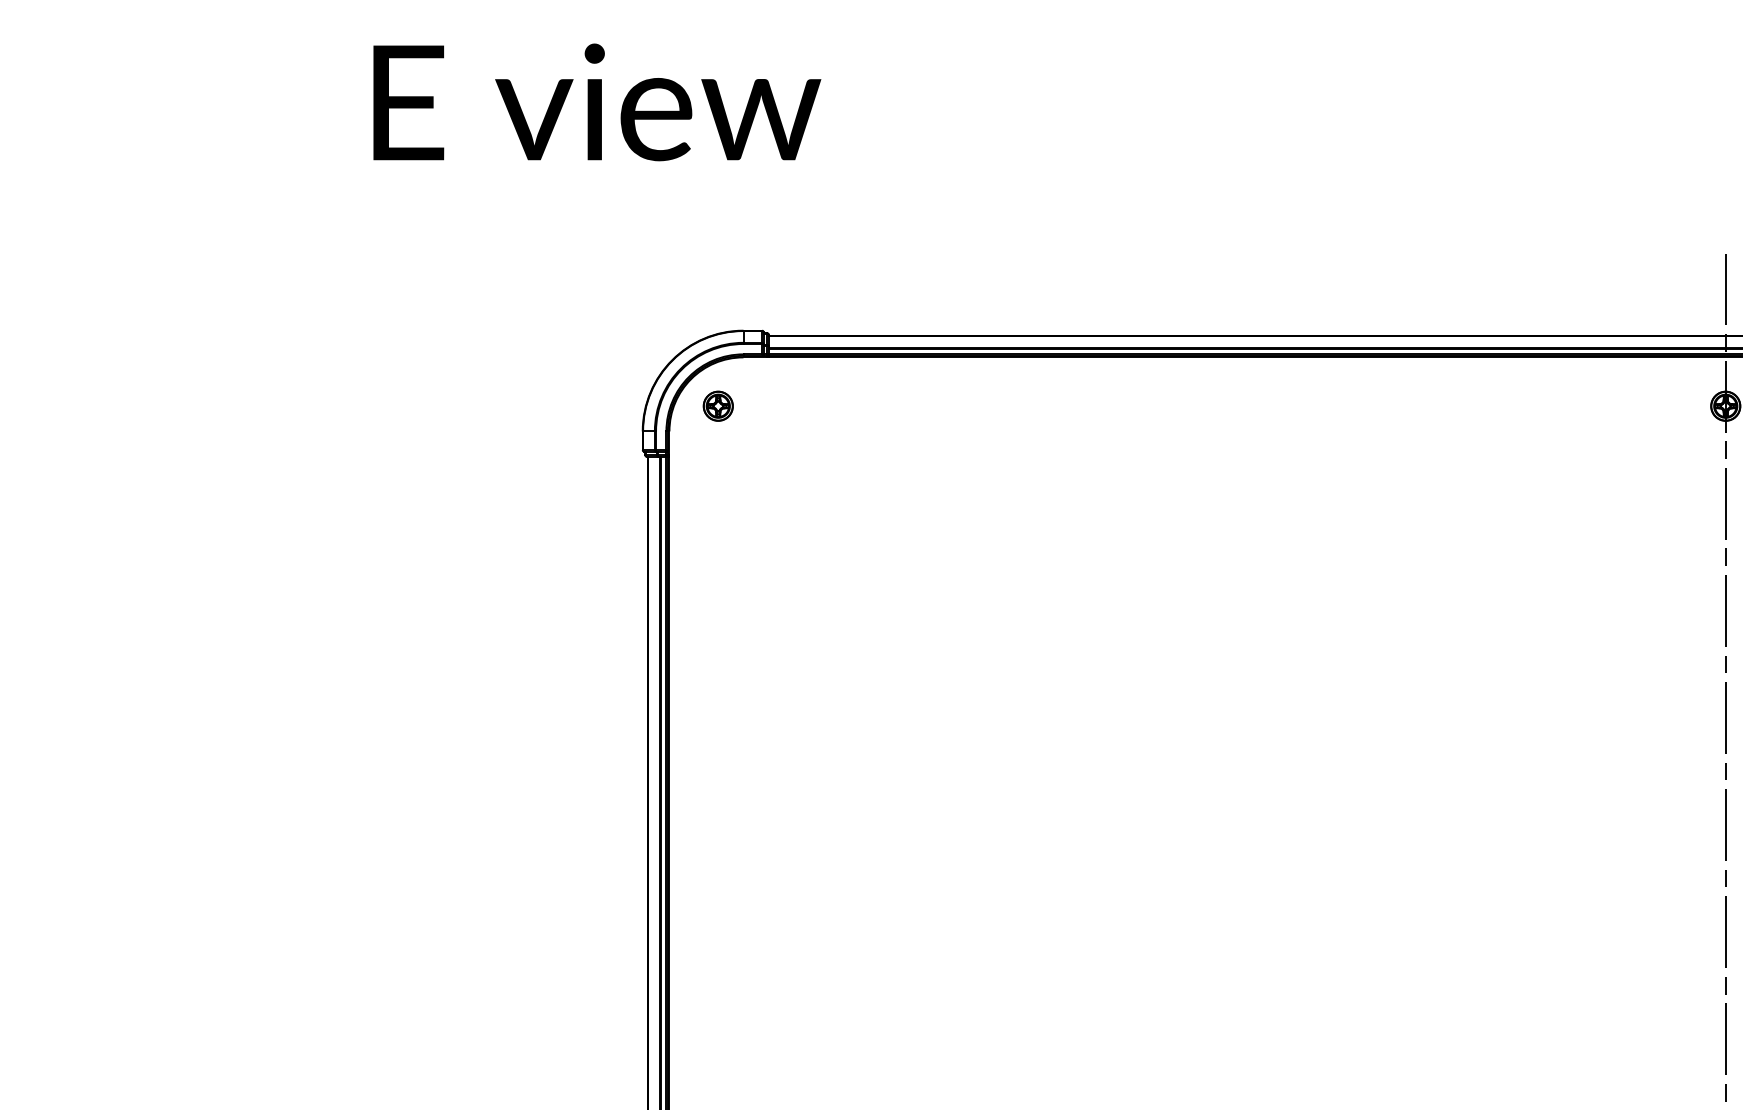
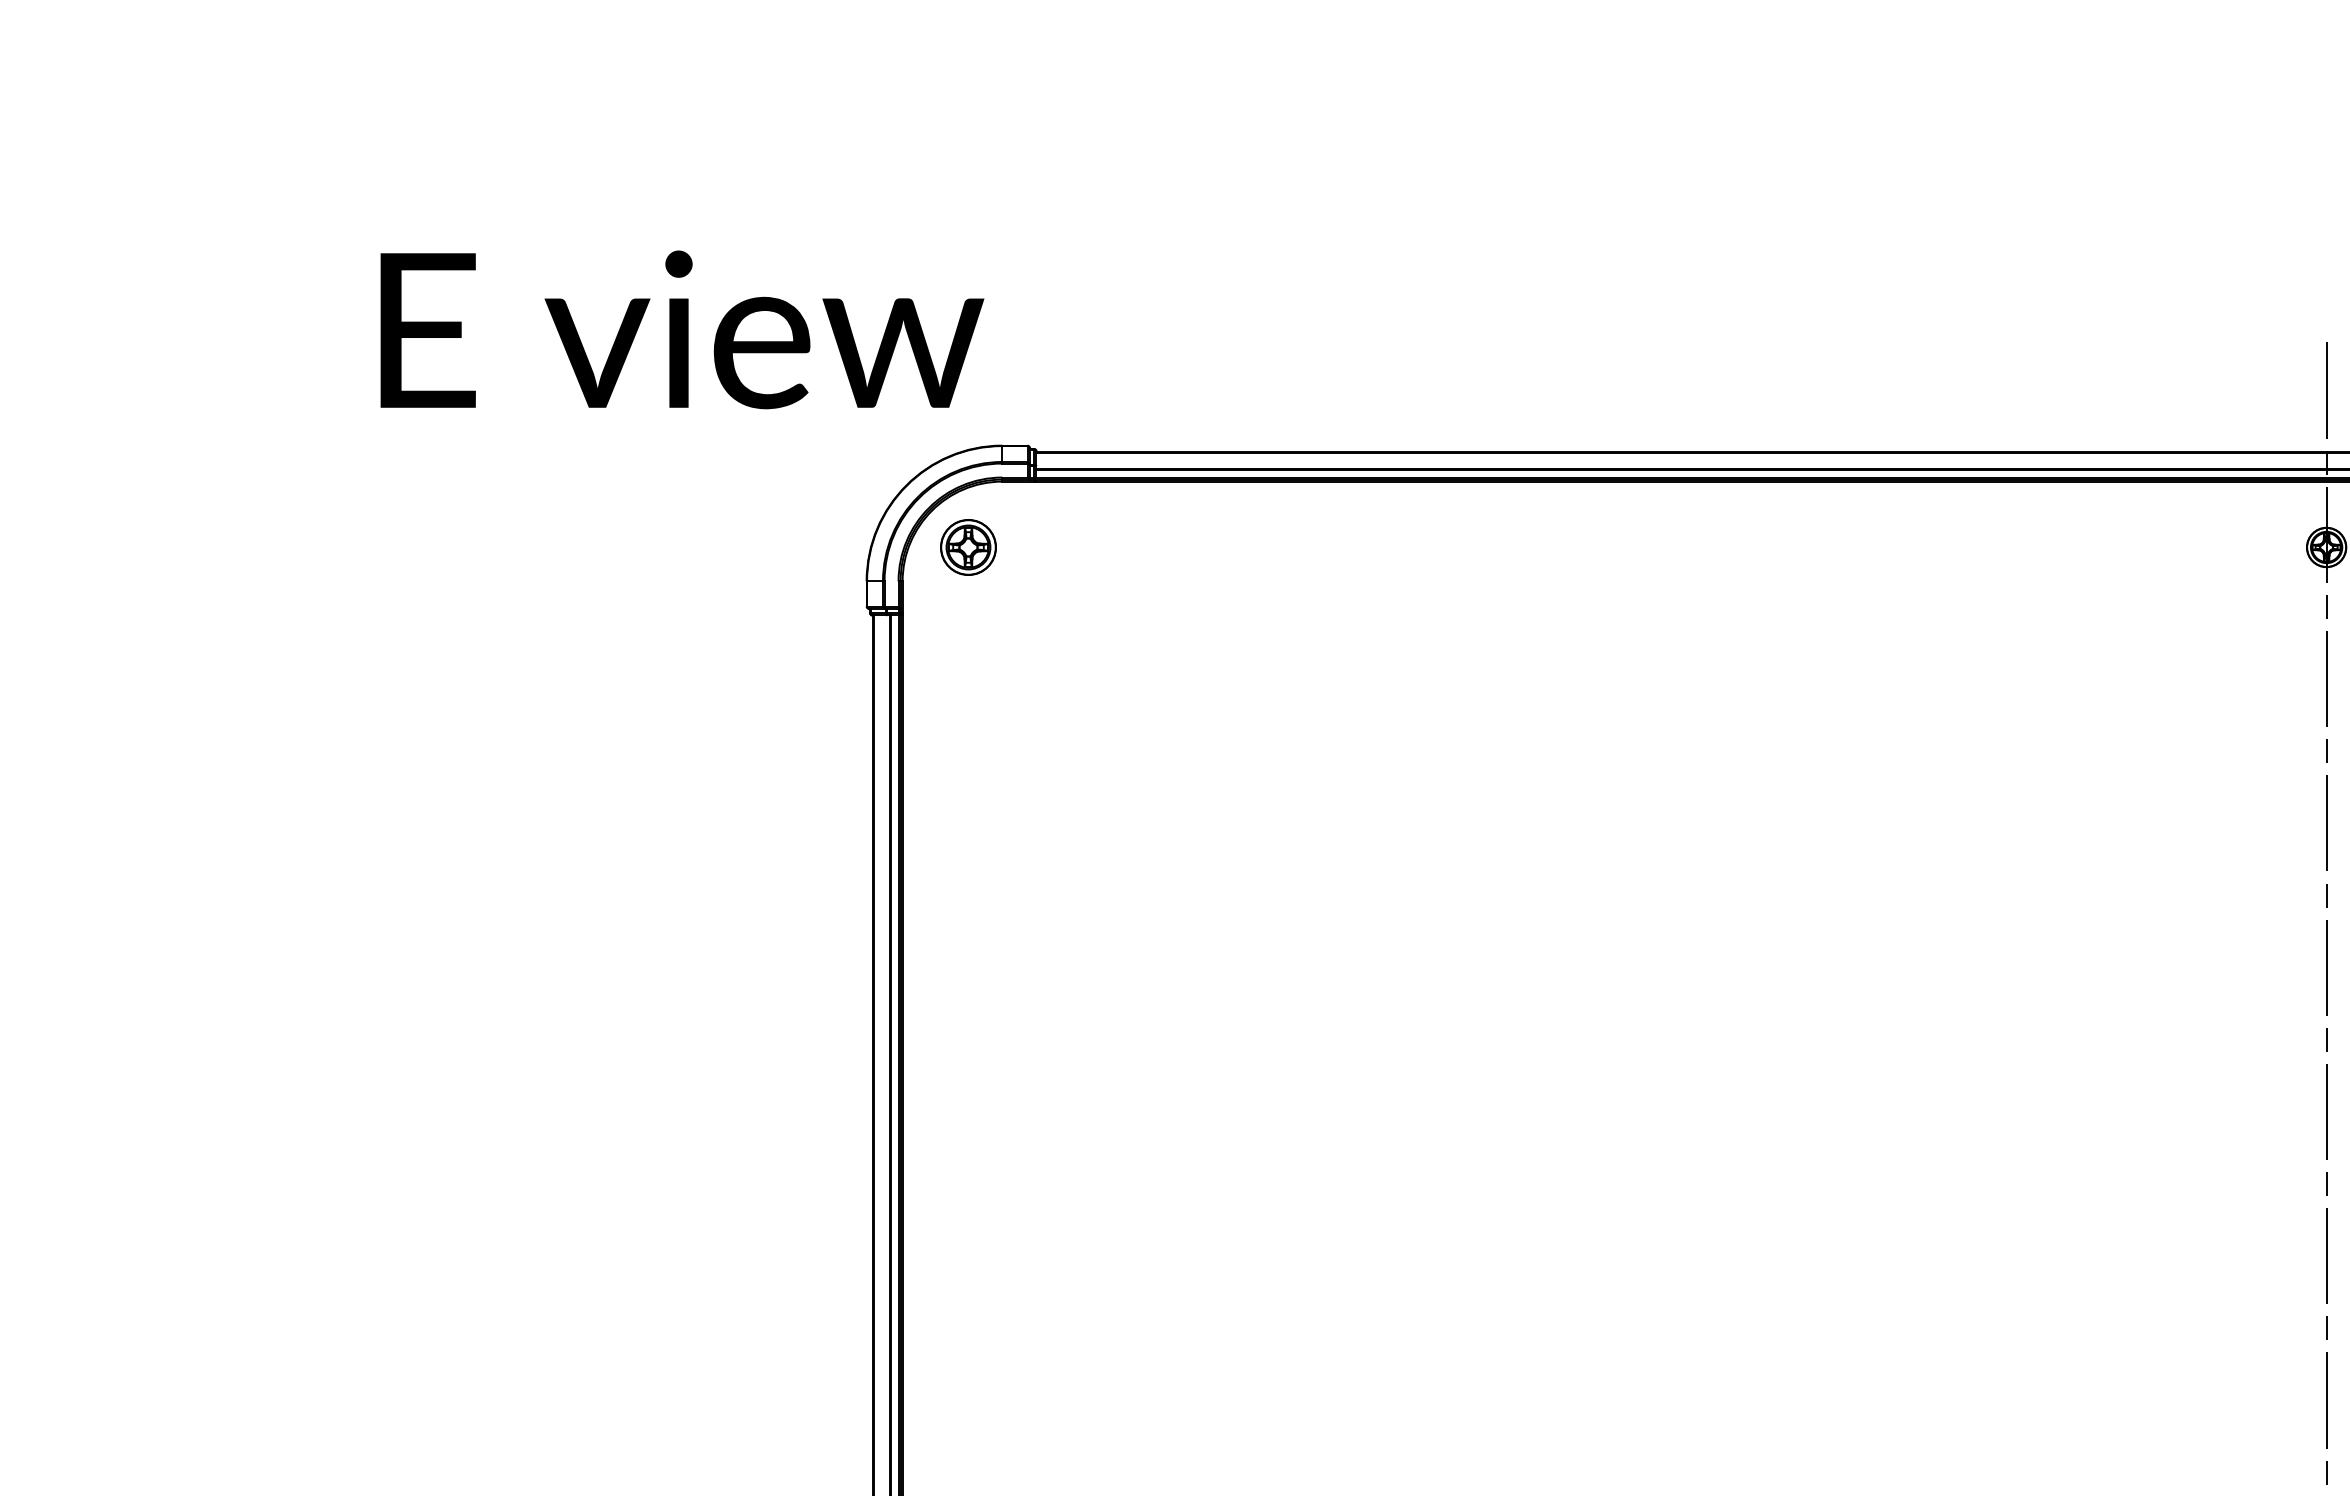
text: (597, 102) -> (682, 329), moved
part: (718, 406) -> (968, 547), size x1.4

